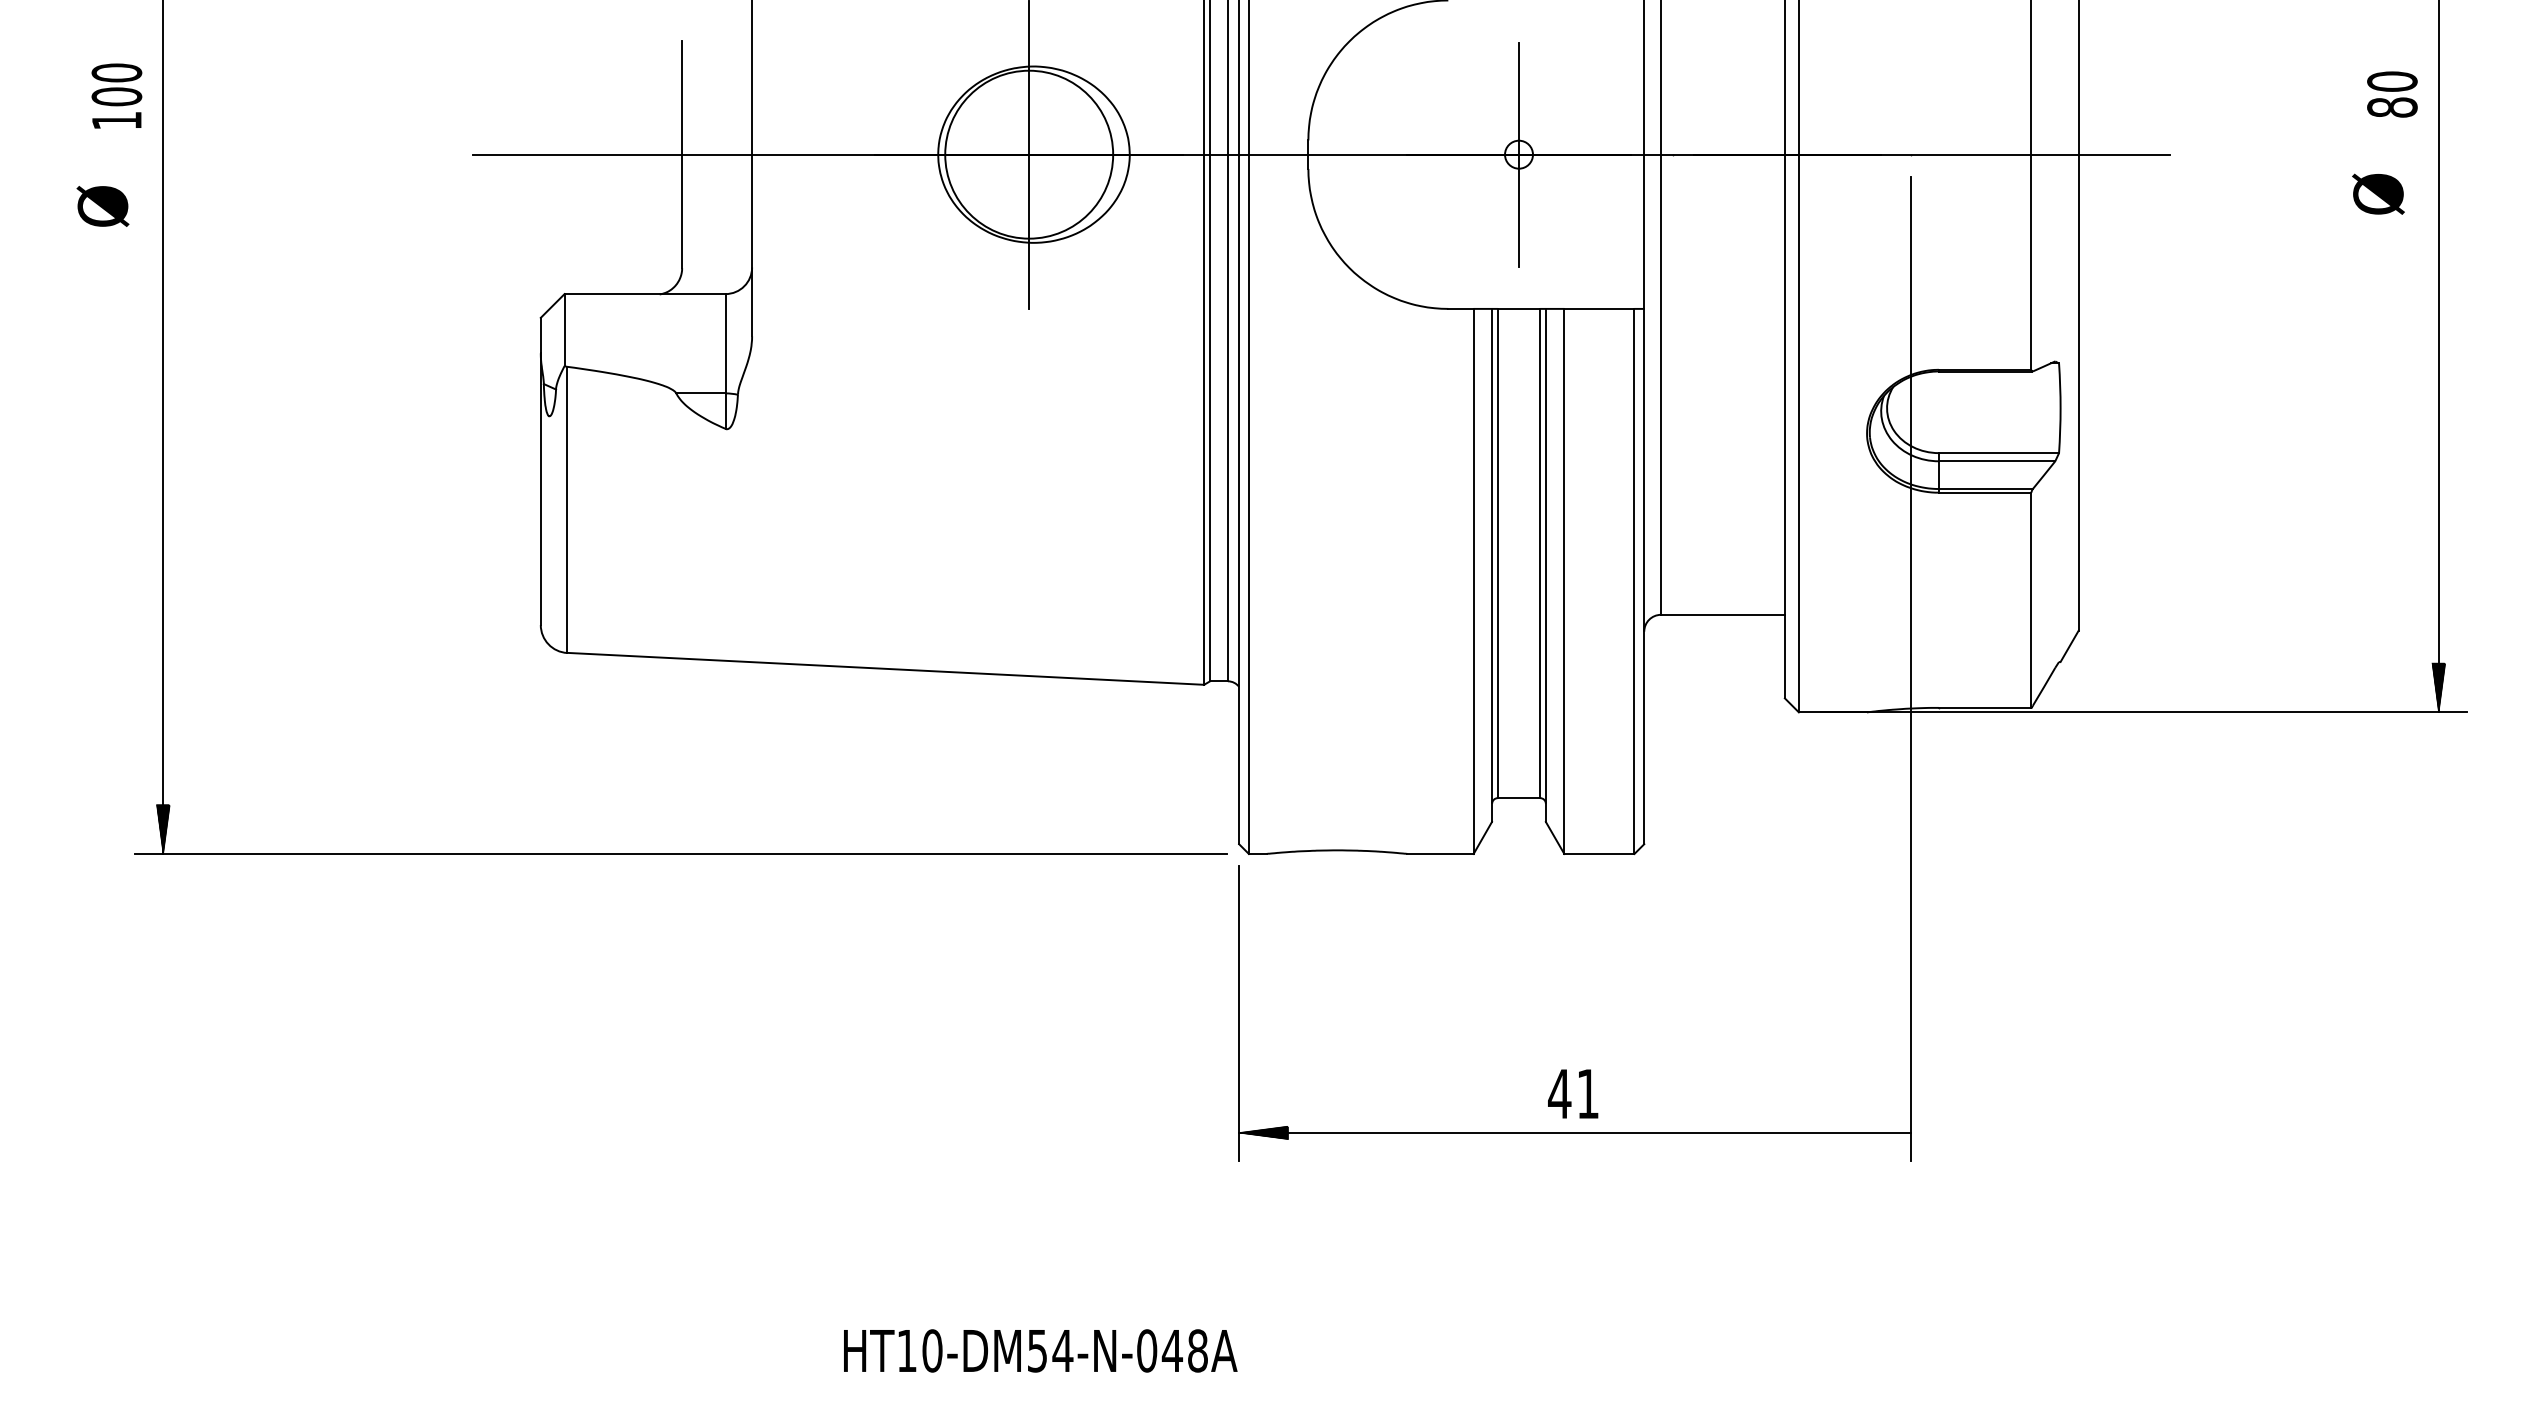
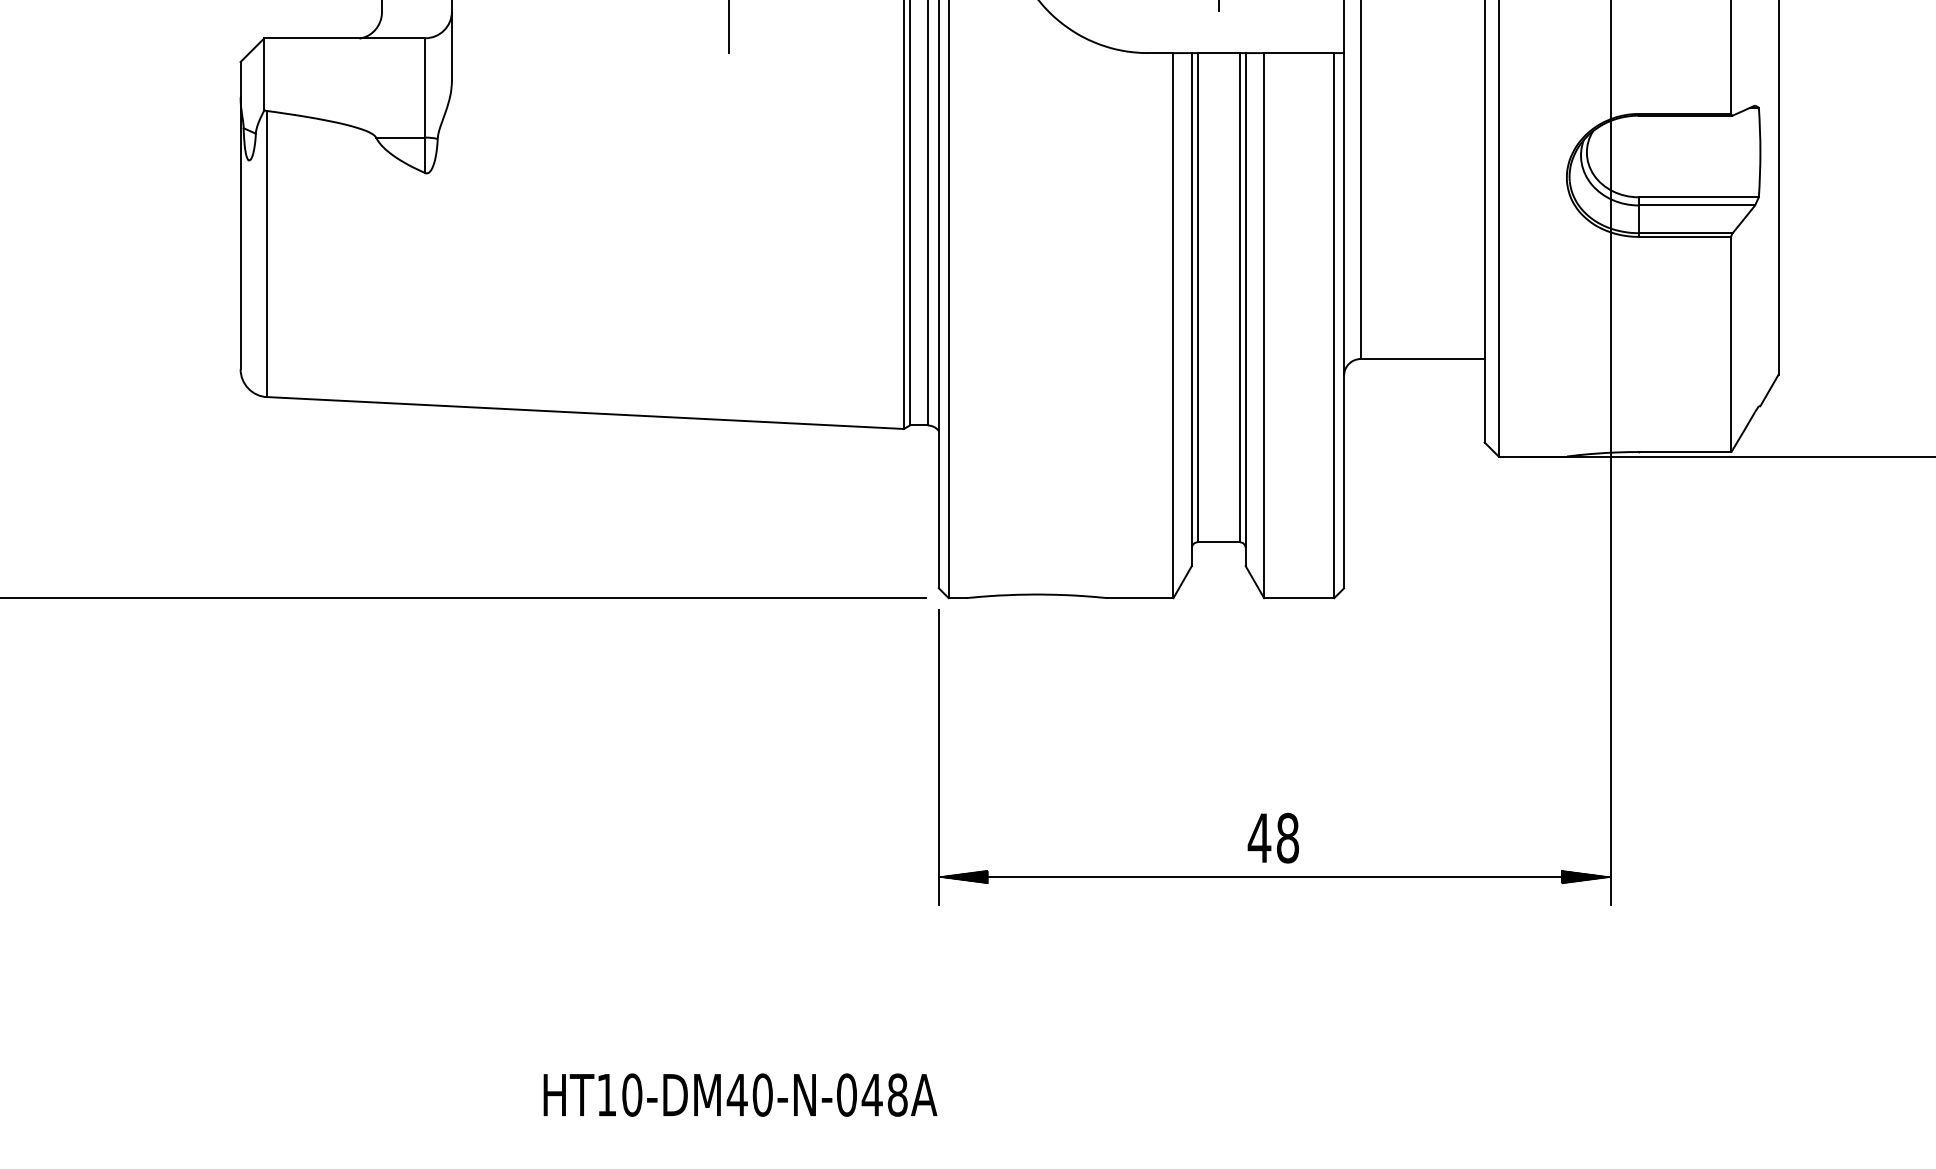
text: (1588, 1093) -> (1288, 837), 41 -> 48
hatch: (1885, 1132) -> (1585, 876), added
text: (1049, 1350) -> (749, 1094), HT10-DM54-N-048A -> HT10-DM40-N-048A

